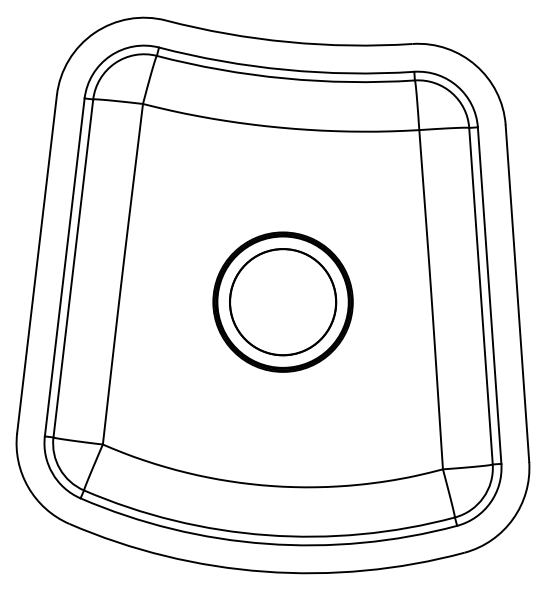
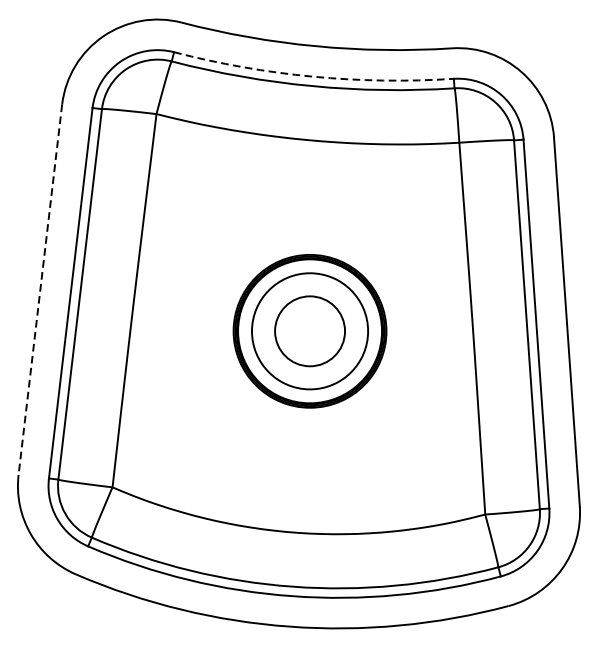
arc: (285, 69) -> (312, 76), solid -> dashed
line: (36, 264) -> (39, 290), solid -> dashed
circle: (282, 302) -> (309, 331), size x0.6

